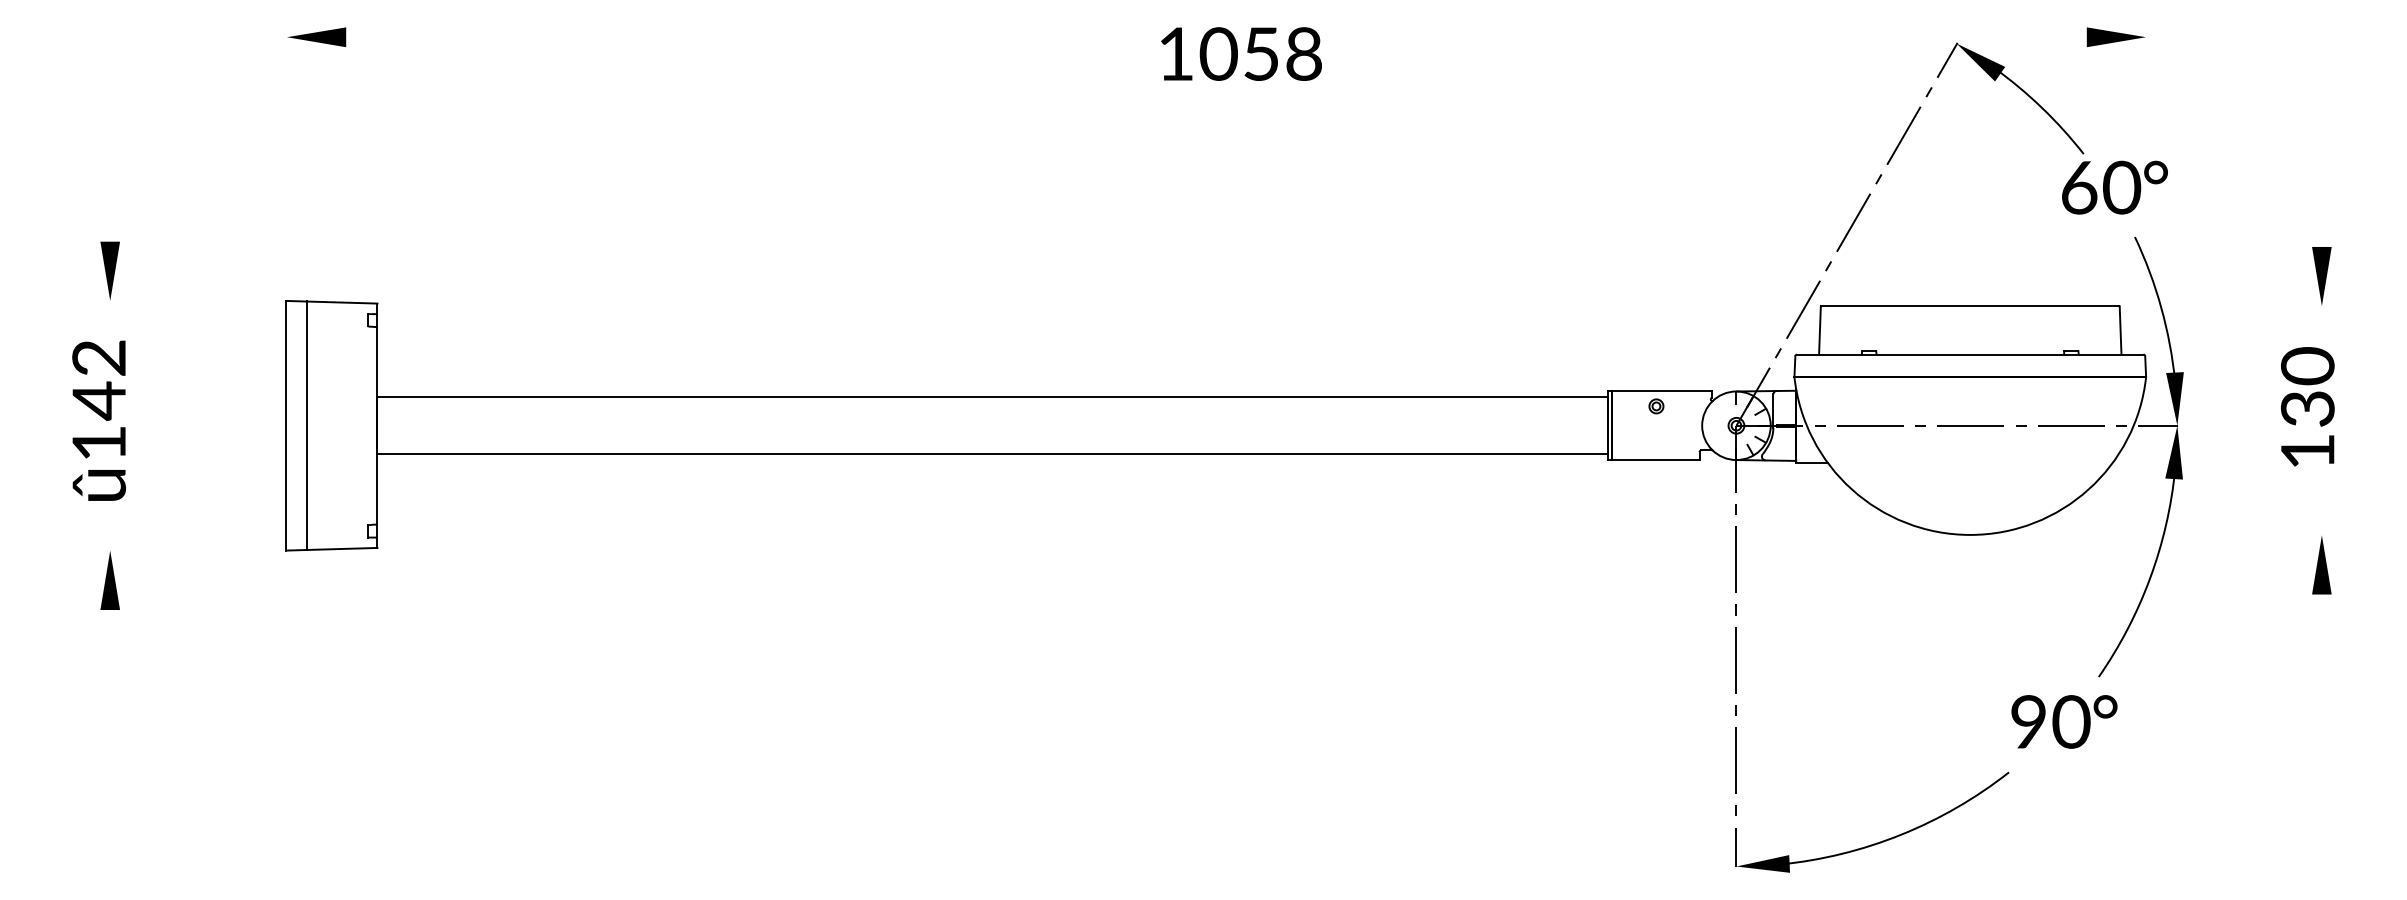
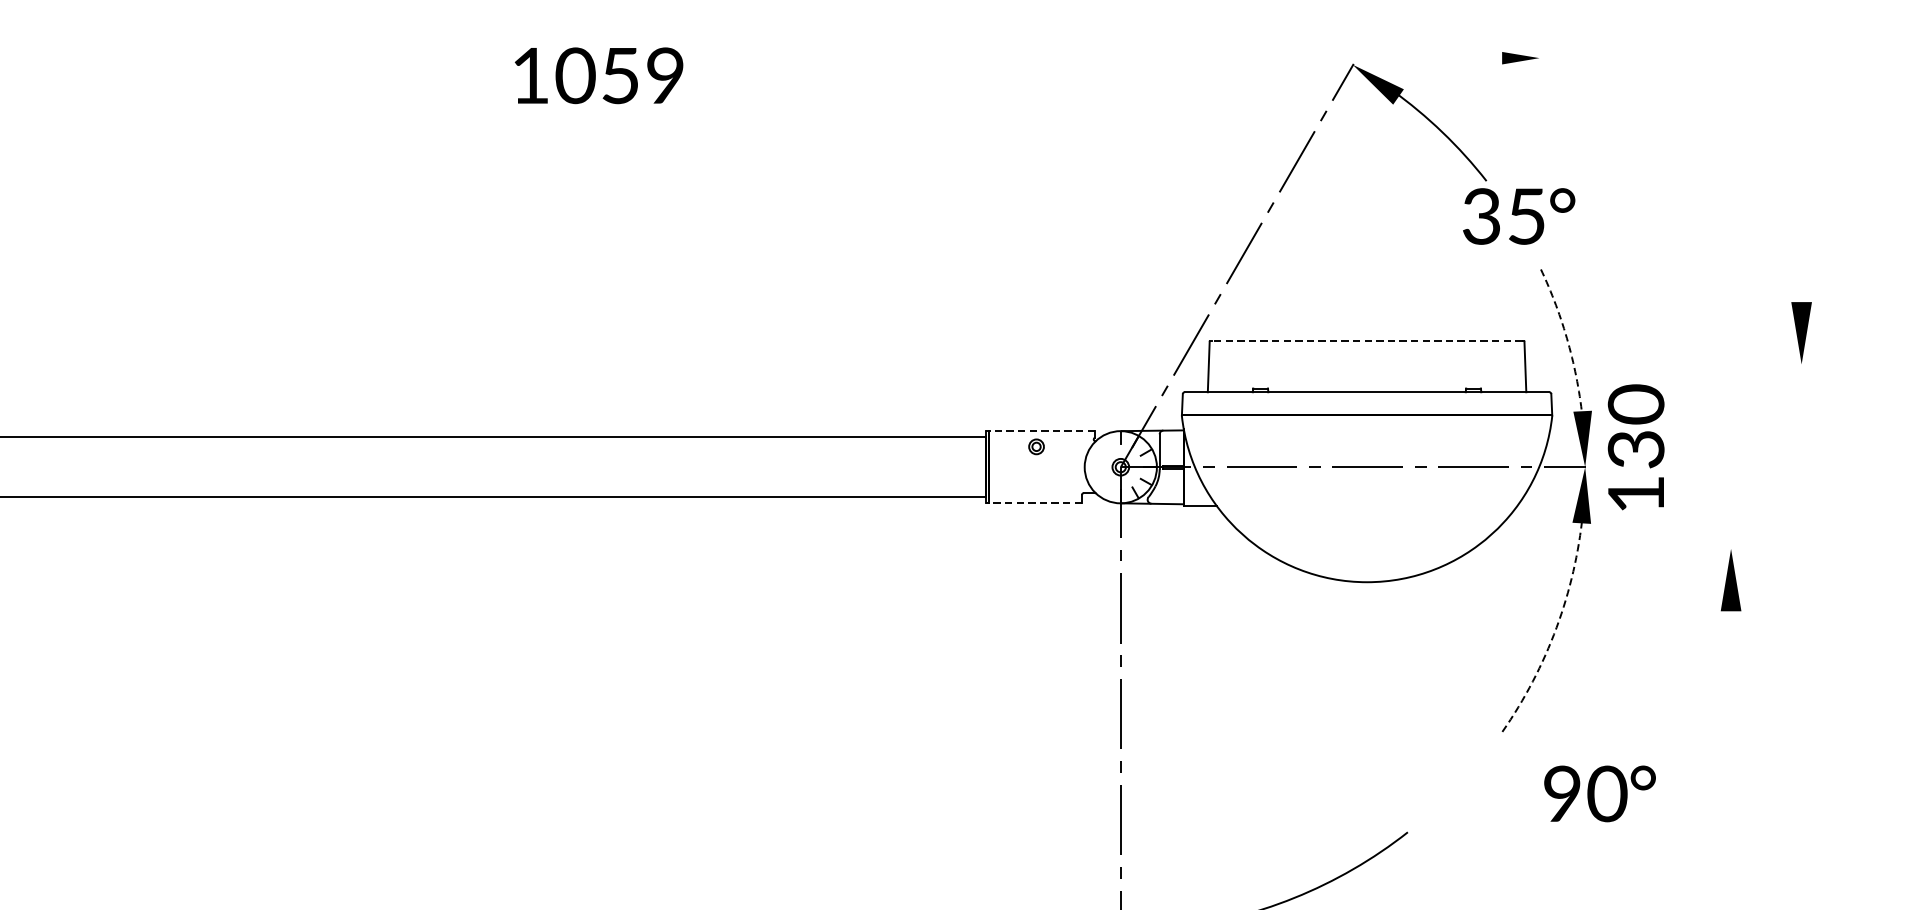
part: (2115, 37) -> (1520, 58), size x0.6
text: (1303, 54) -> (664, 76), 1058 -> 1059
text: (2101, 187) -> (1505, 216), 60 -> 35
part: (2321, 276) -> (1801, 333), moved
line: (1970, 306) -> (1367, 341), solid -> dashed
arc: (2161, 307) -> (1568, 342), solid -> dashed
line: (1659, 391) -> (1039, 431), solid -> dashed
text: (2307, 406) -> (1635, 446), moved
line: (1653, 460) -> (1033, 503), solid -> dashed
part: (2321, 565) -> (1730, 580), moved
arc: (2150, 578) -> (1556, 628), solid -> dashed
text: (2064, 721) -> (1600, 793), moved

